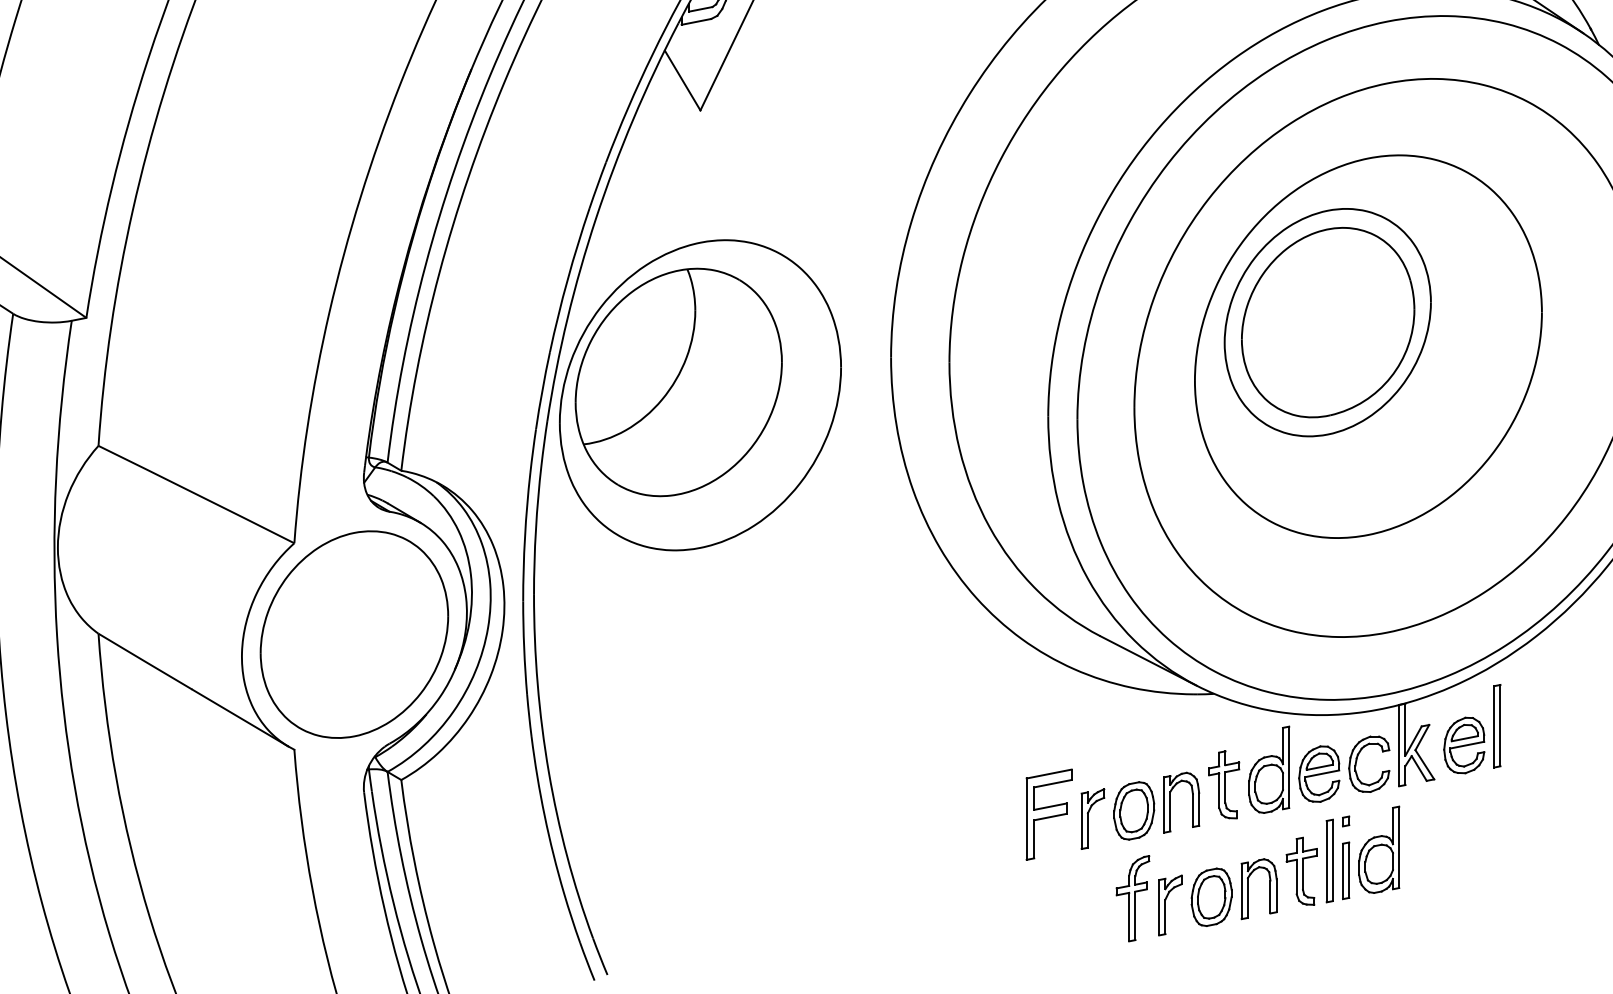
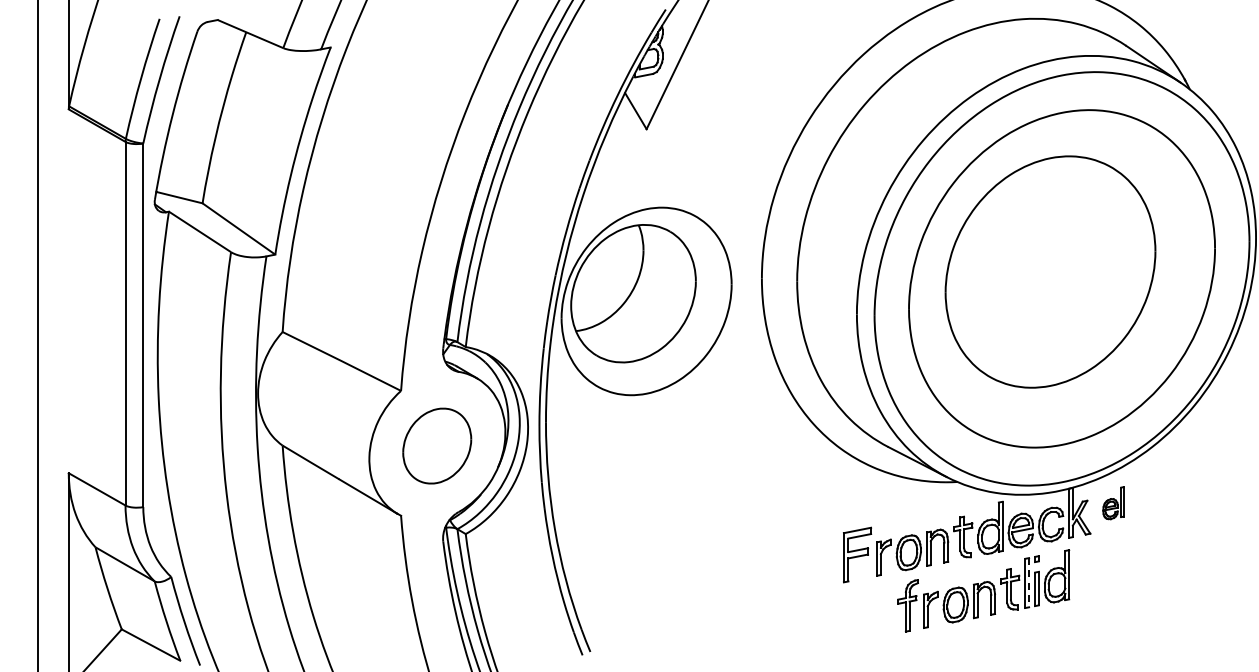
part: (1327, 322) -> (1025, 257), removed
part: (352, 633) -> (436, 445), size x0.6
part: (1472, 727) -> (1113, 502), size x0.6
line: (1333, 860) -> (1029, 582), solid -> dashed

